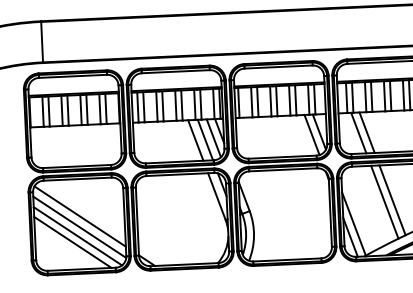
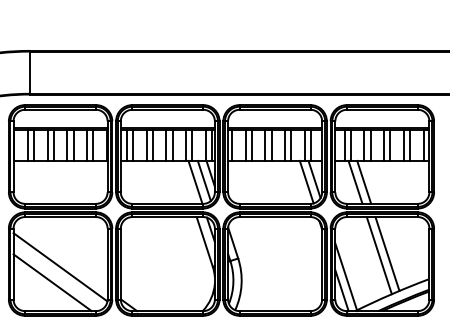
line: (195, 139) -> (185, 181), removed
line: (80, 215) -> (61, 255), removed
line: (77, 236) -> (57, 276), removed

